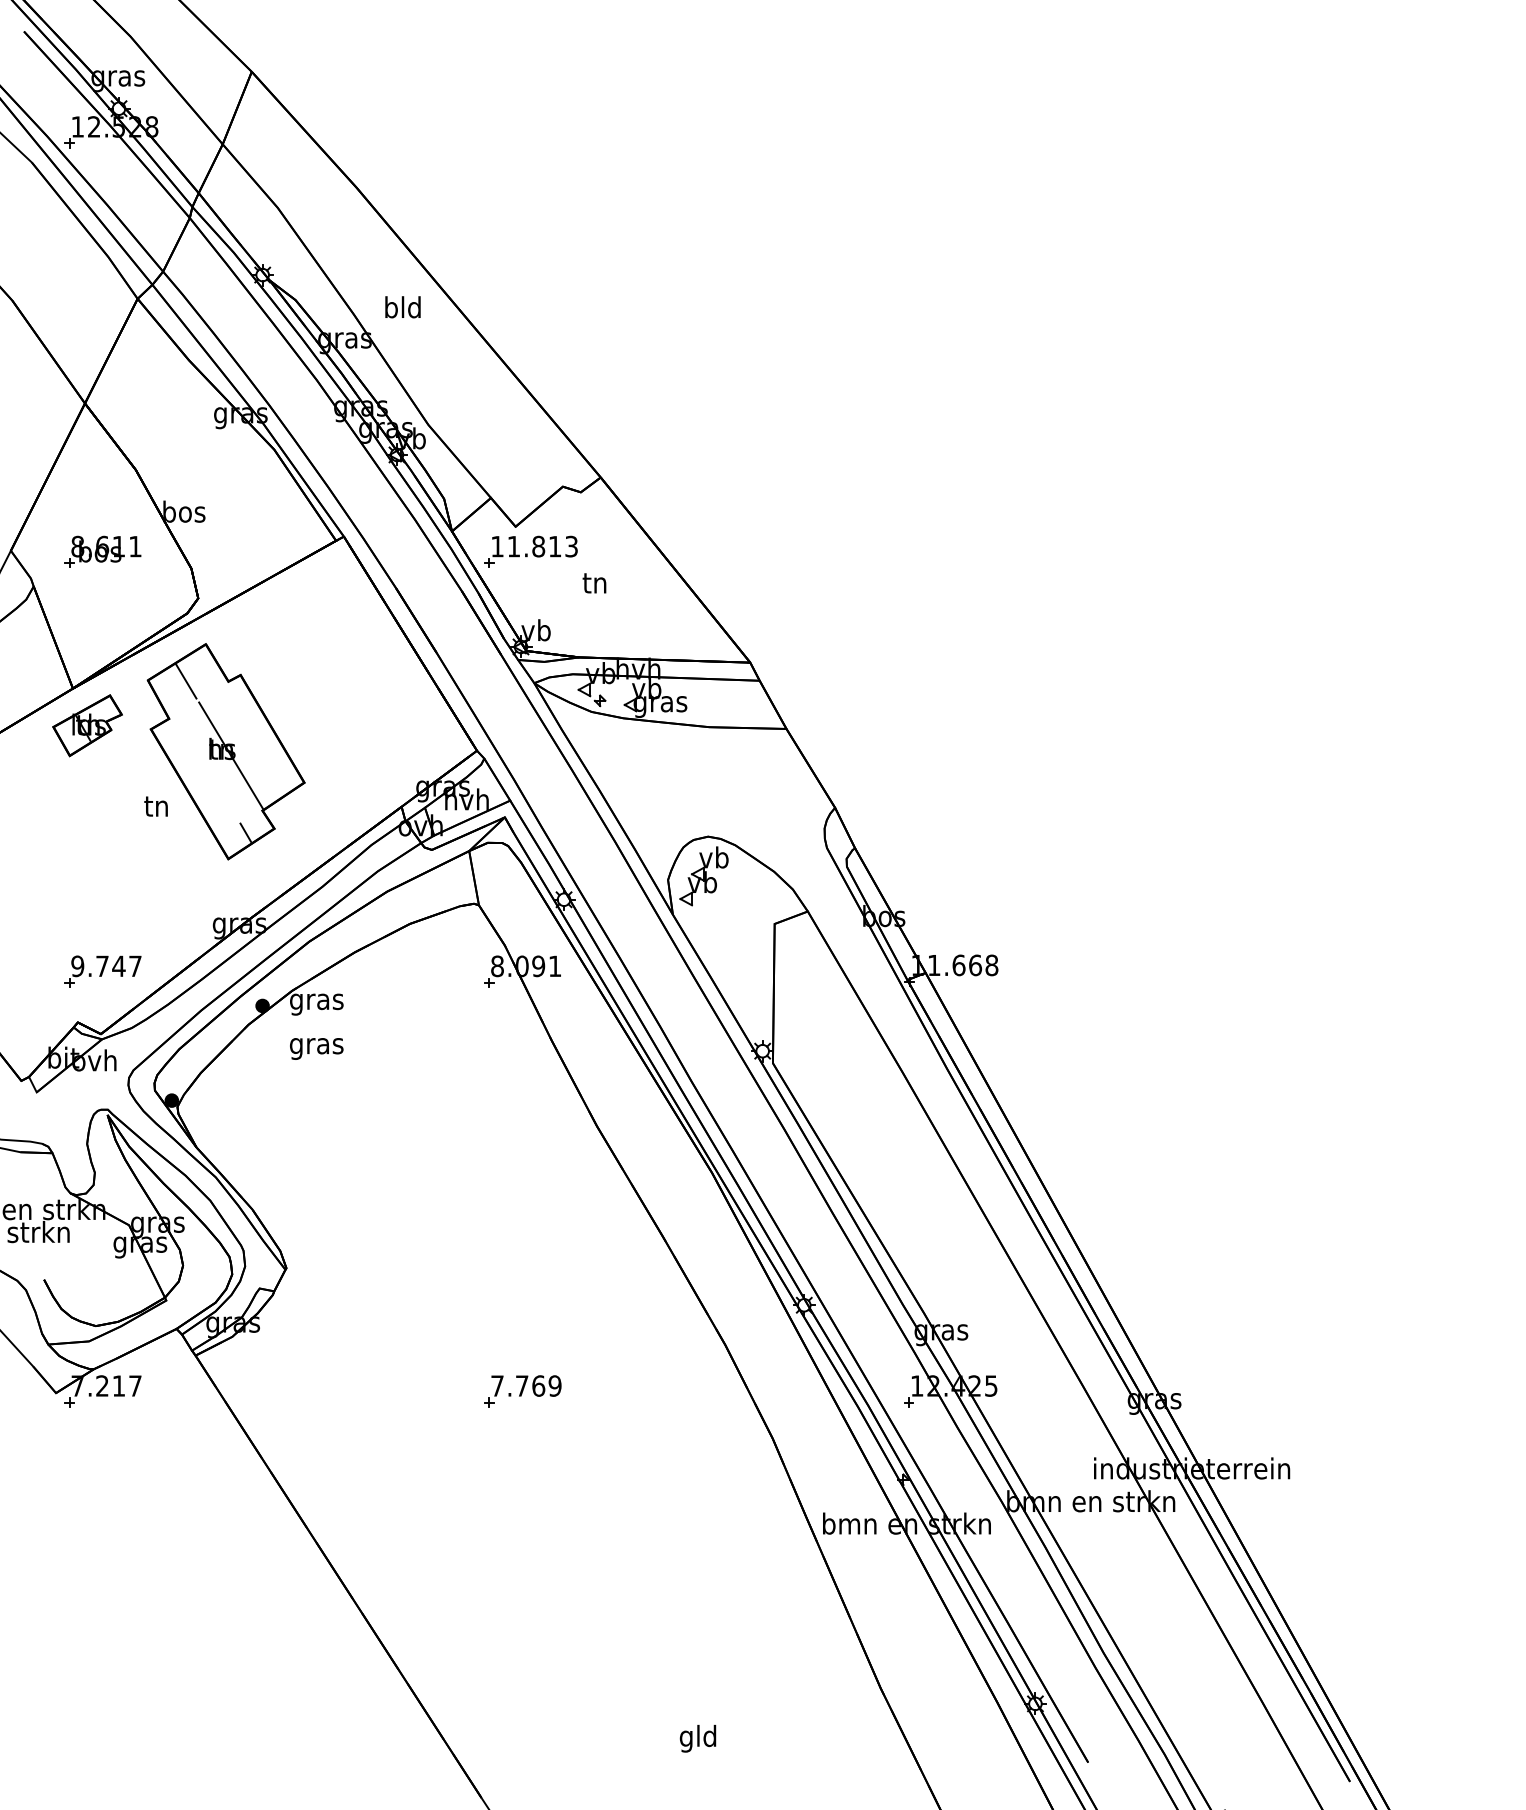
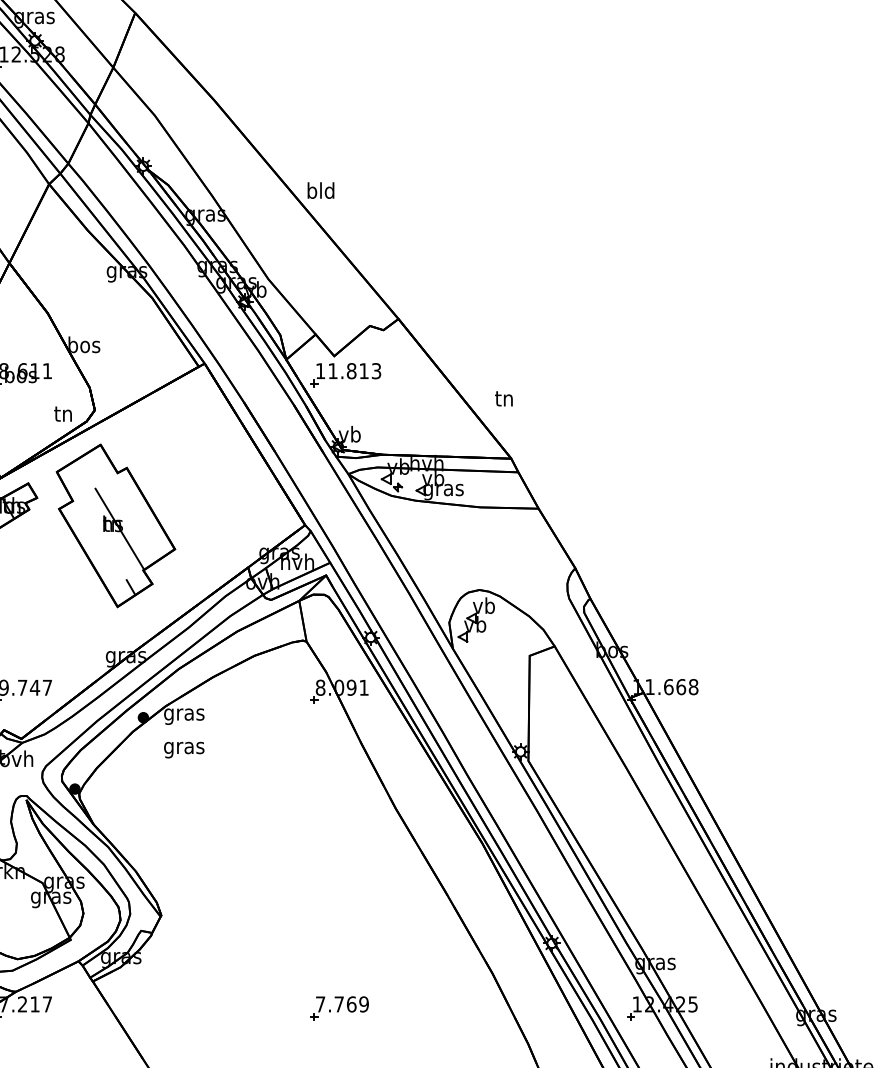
text: (402, 307) -> (320, 190), moved
text: (594, 583) -> (503, 398), moved
line: (186, 681) -> (86, 472), removed
text: (155, 806) -> (62, 414), moved

